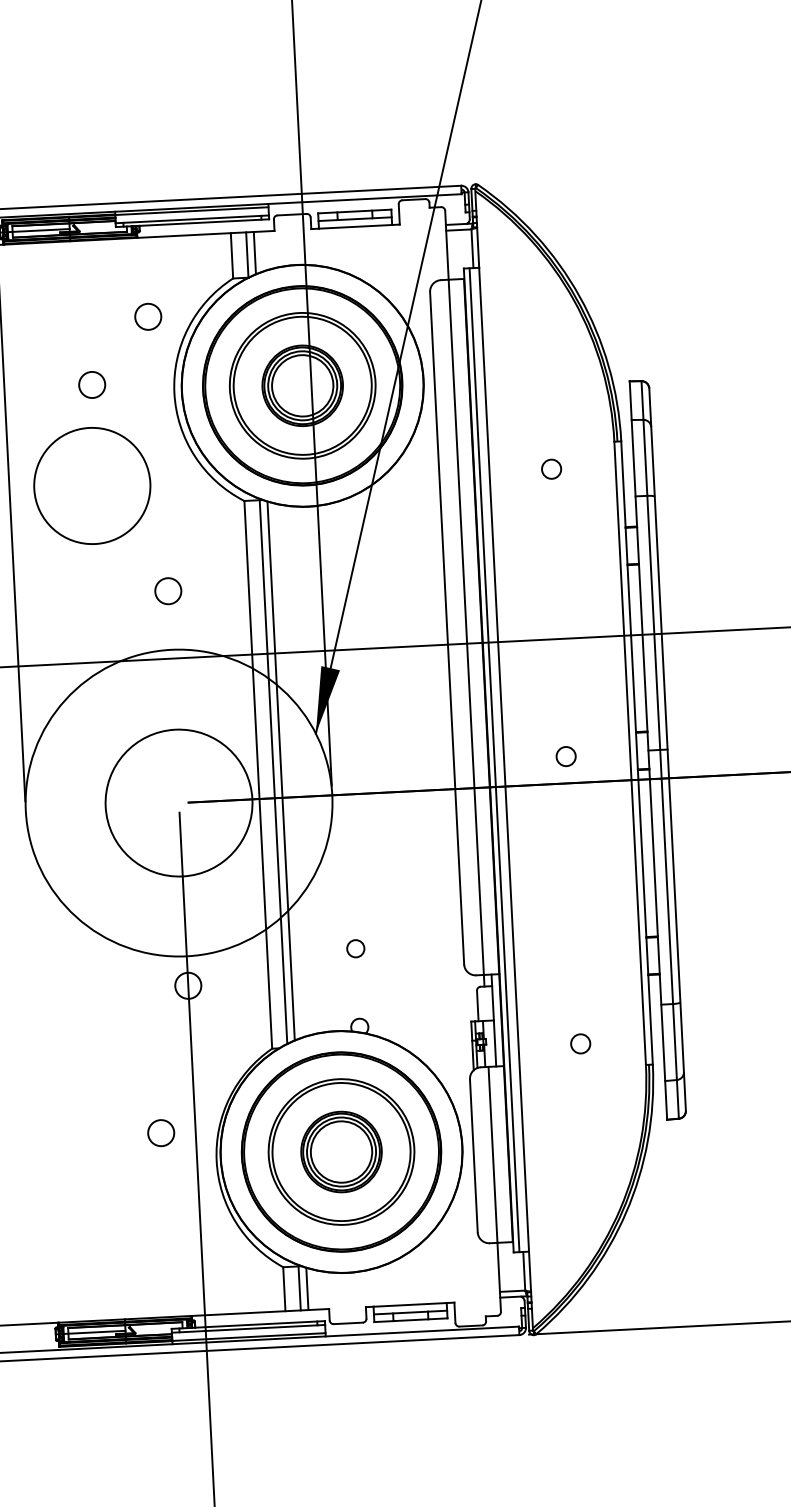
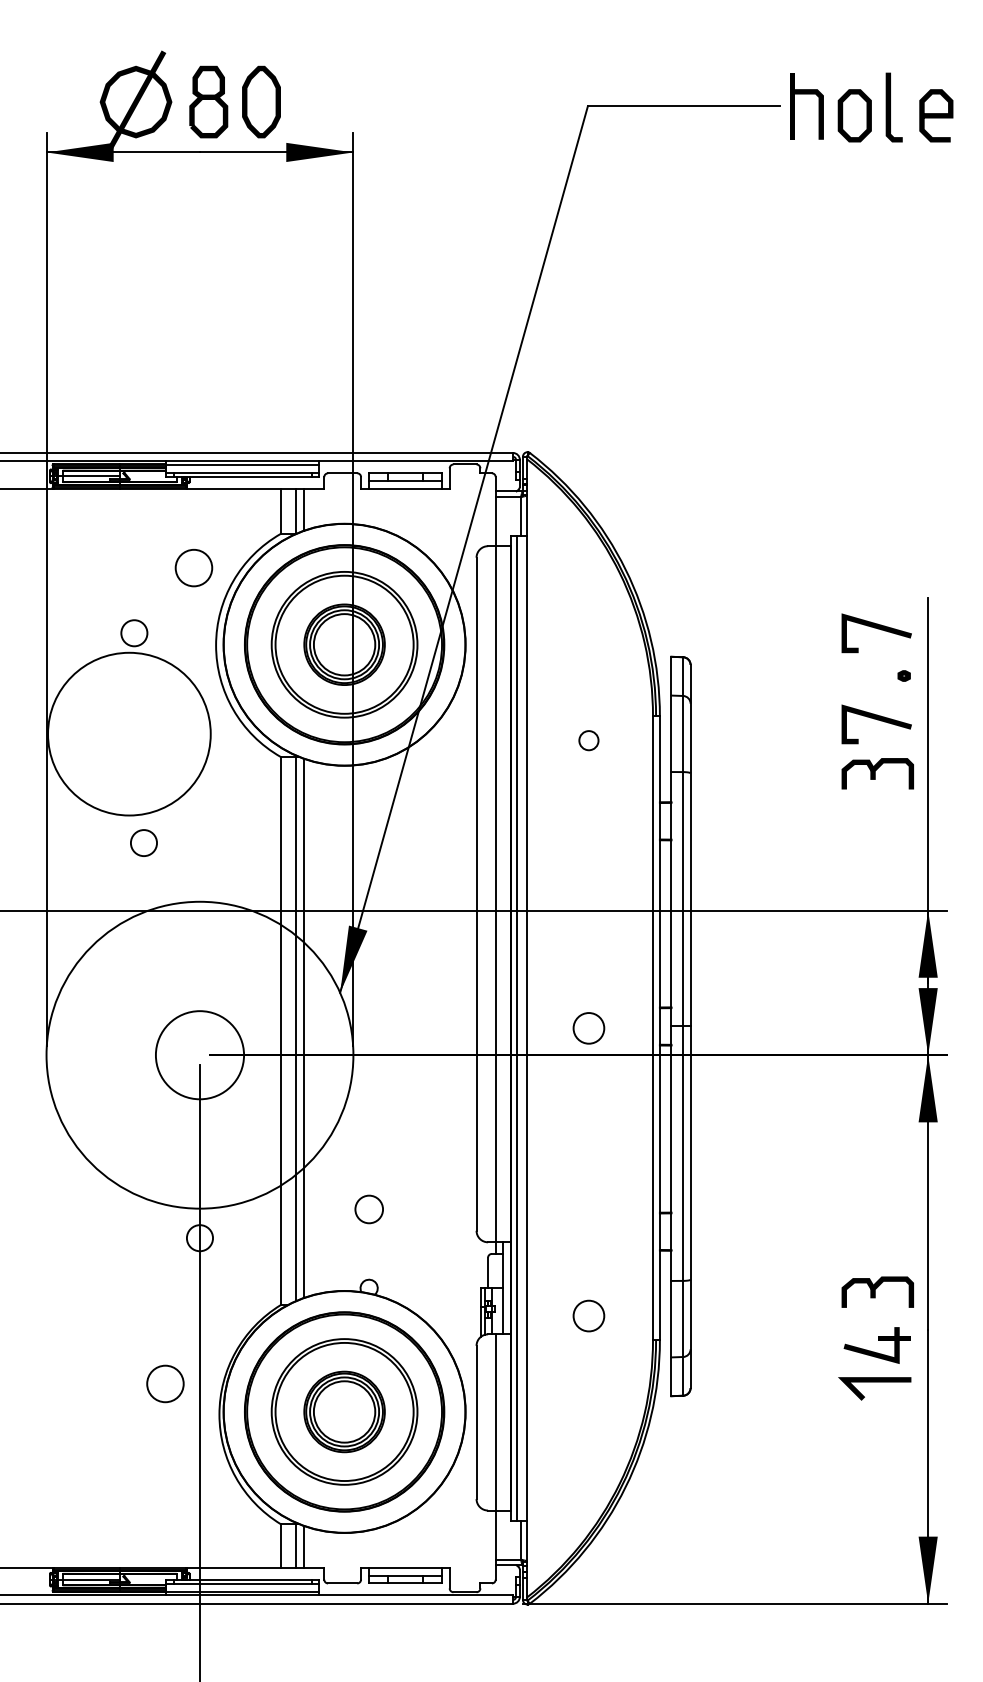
circle: (147, 316) -> (193, 567), size x1.4
circle: (92, 486) -> (129, 734), size x1.4
circle: (167, 590) -> (143, 842), moved
circle: (565, 755) -> (588, 1027), size x1.6
circle: (178, 802) -> (199, 1054), size x0.6
circle: (355, 948) -> (368, 1209), size x1.6
circle: (580, 1043) -> (588, 1315), size x1.6
circle: (161, 1132) -> (165, 1383), size x1.4

